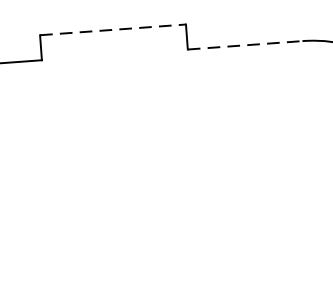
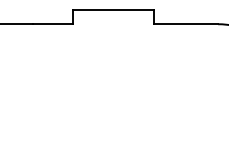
line: (113, 30) -> (114, 10), dashed -> solid
line: (245, 45) -> (186, 24), dashed -> solid

